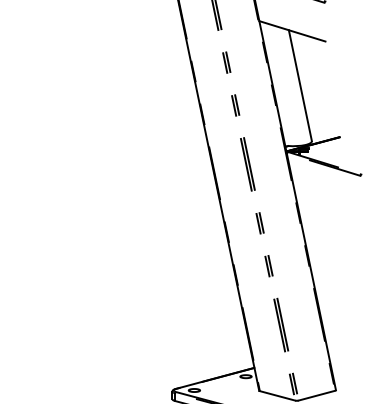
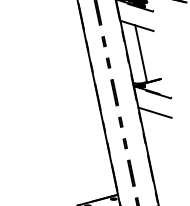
line: (327, 203) -> (154, 112), added

